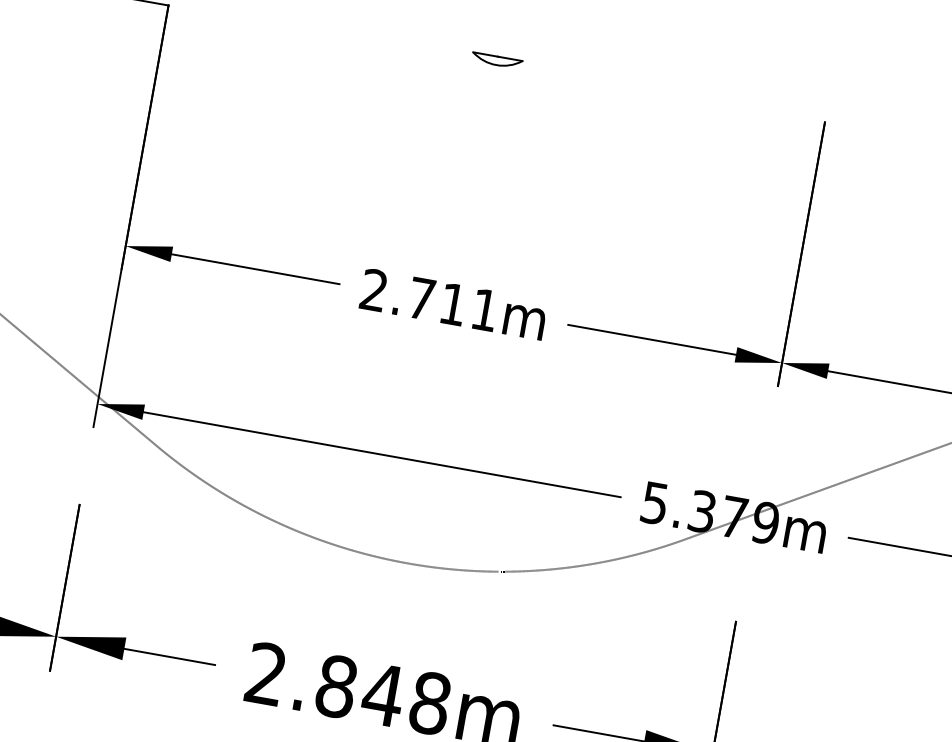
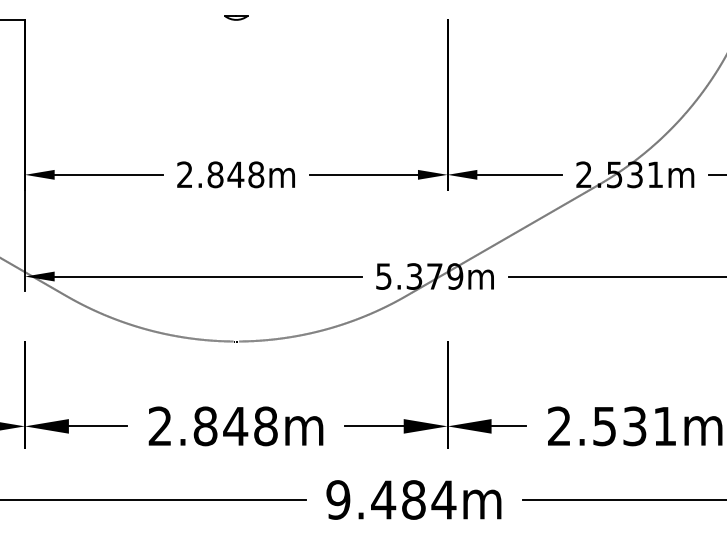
part: (497, 60) -> (236, 17), size x0.71
text: (452, 303) -> (235, 174), 2.711m -> 2.848m

